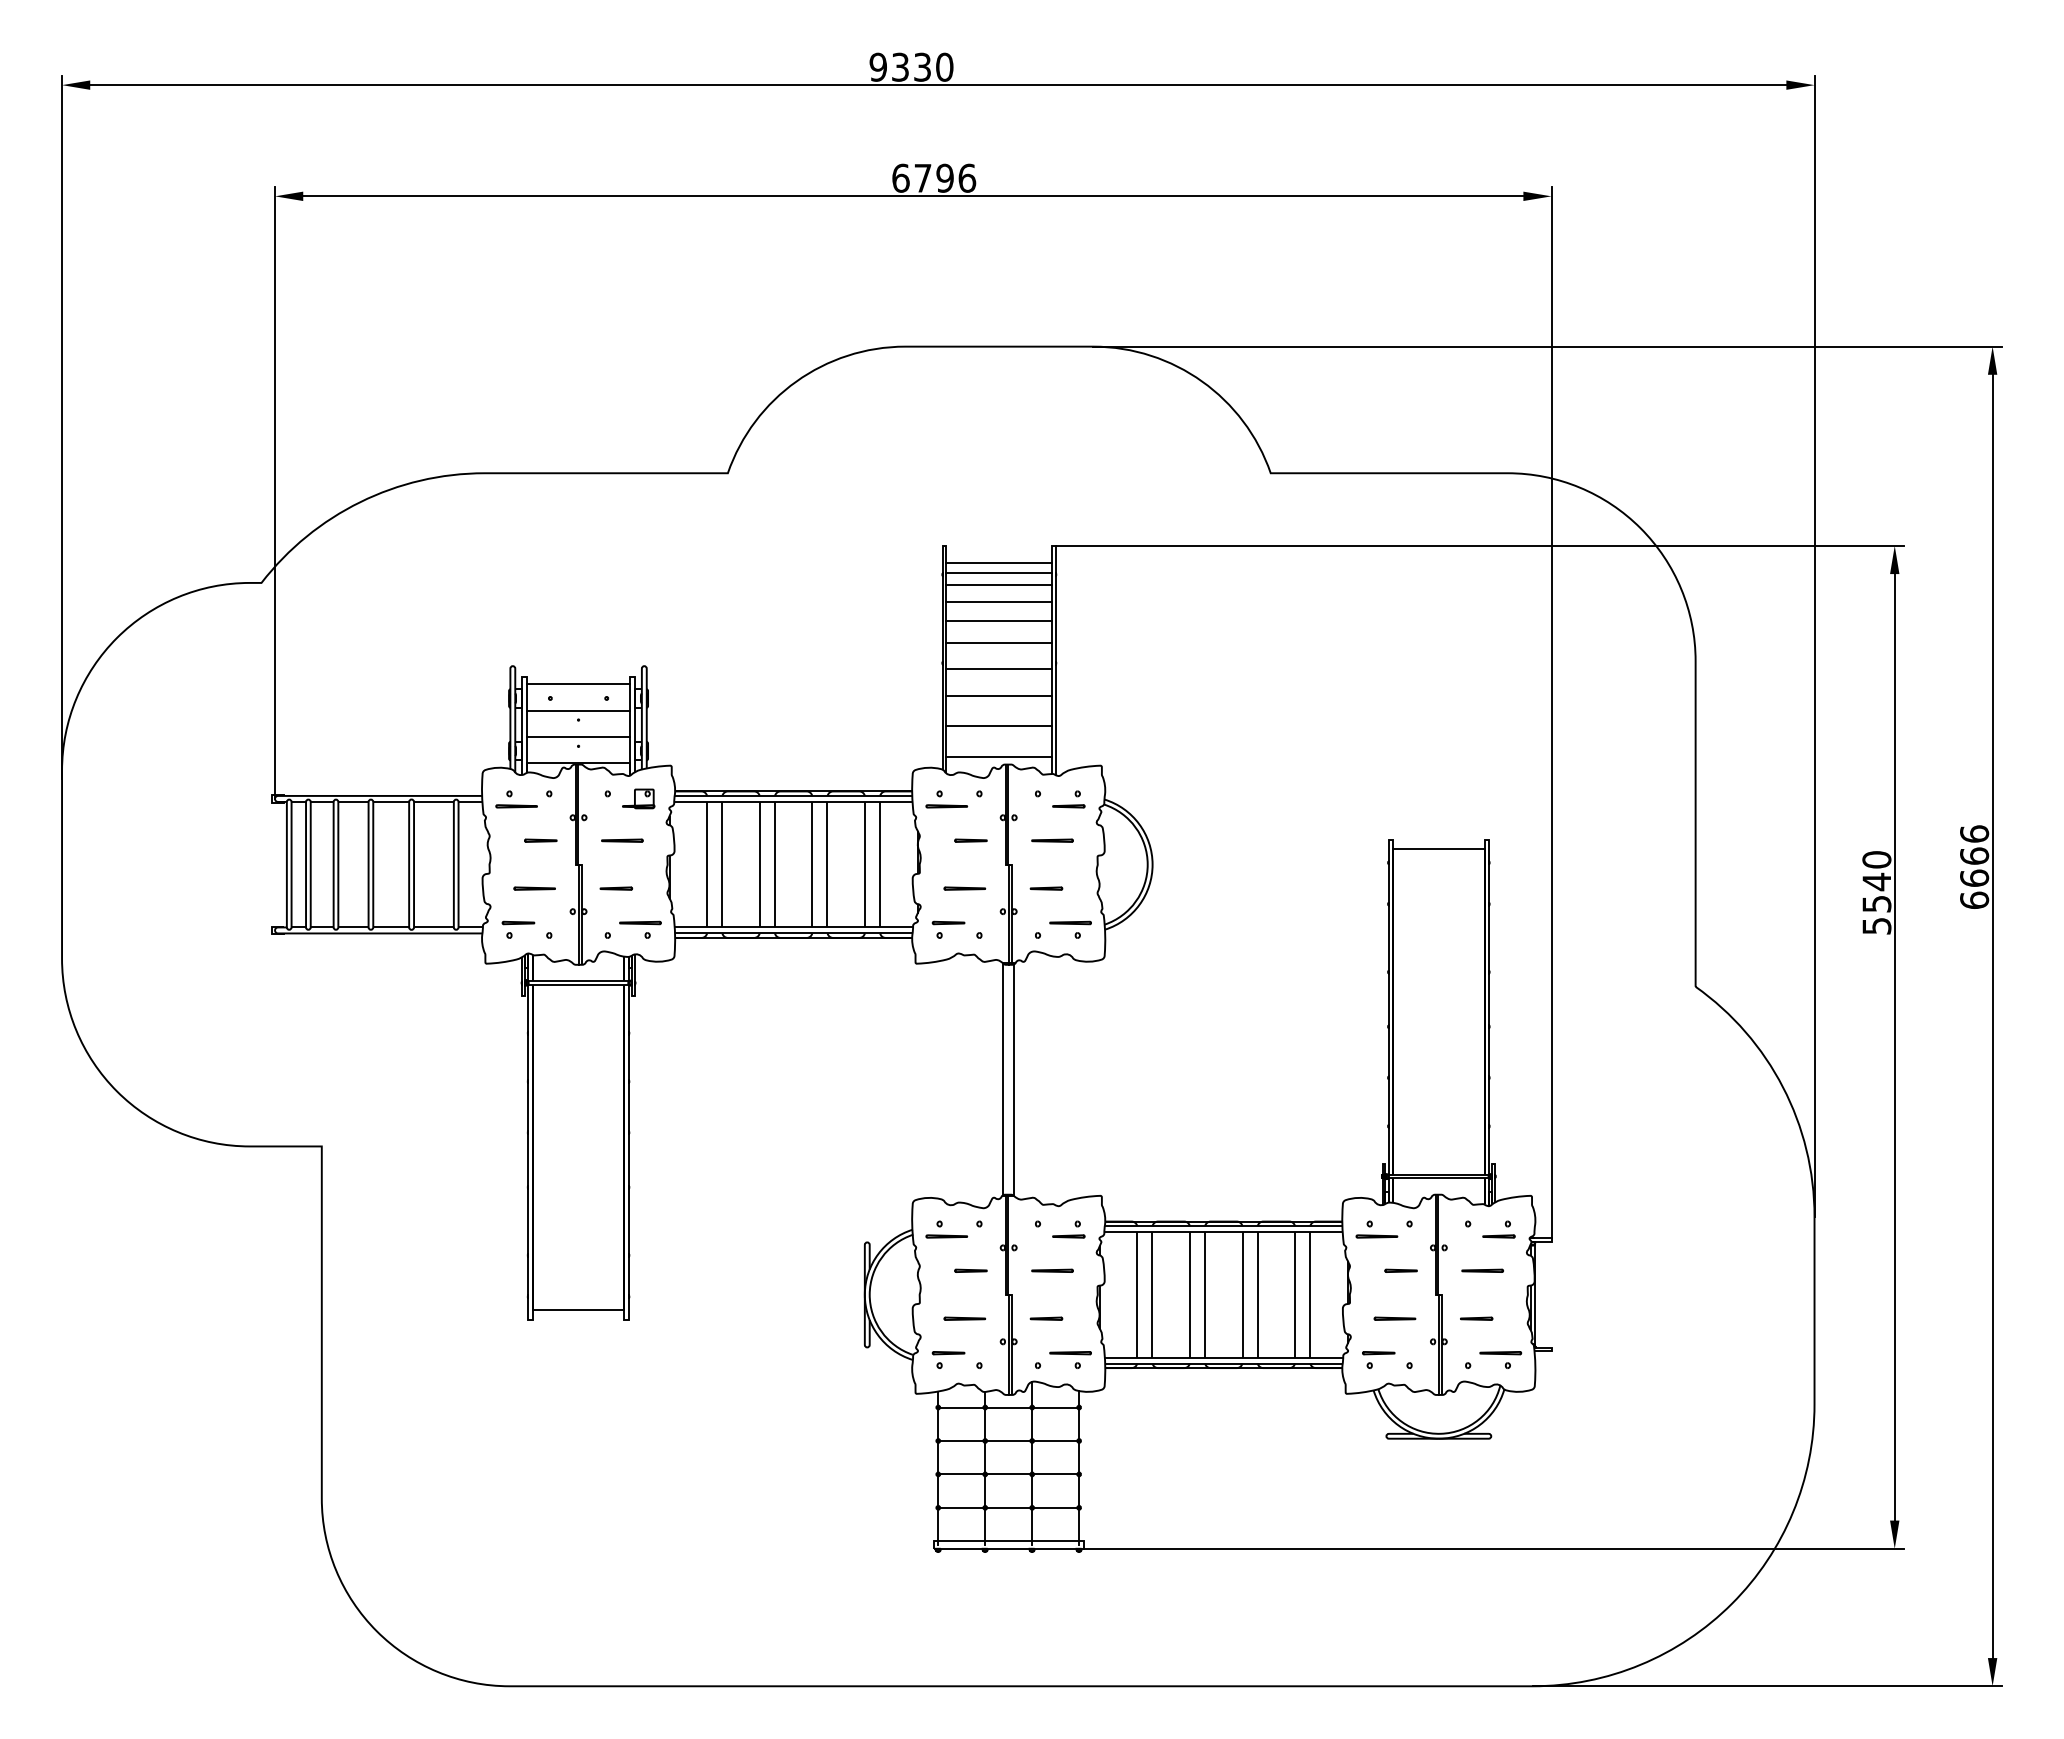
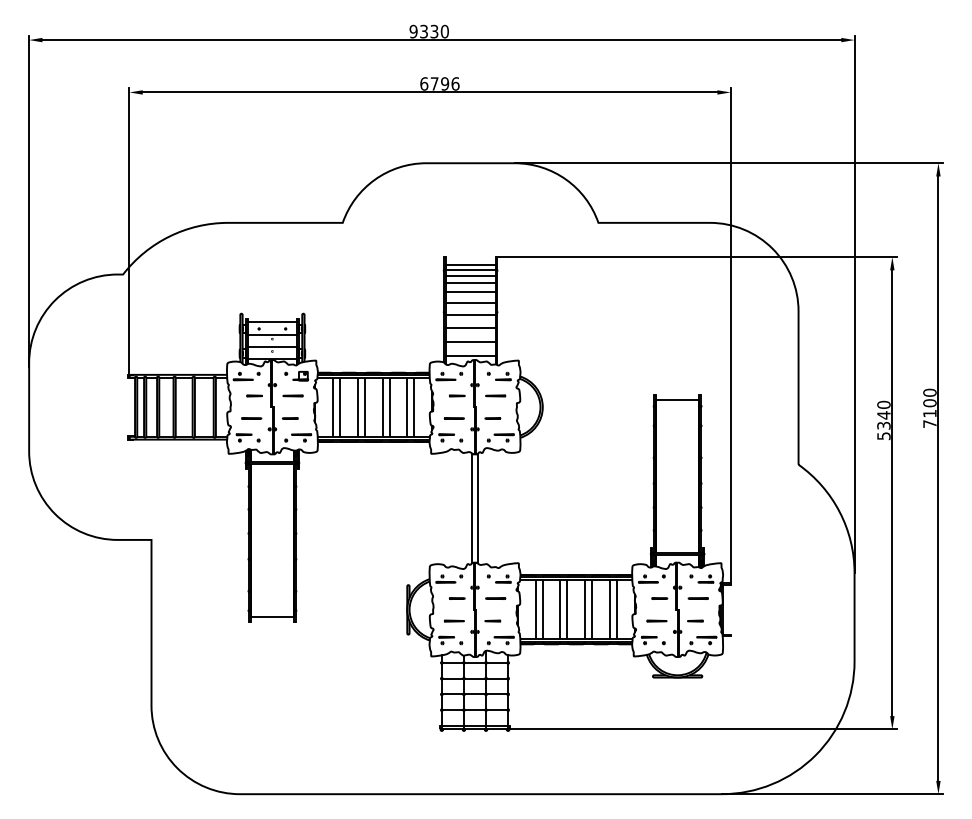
text: (1973, 867) -> (929, 408), 6666 -> 7100
text: (1875, 903) -> (883, 425), 5540 -> 5340

